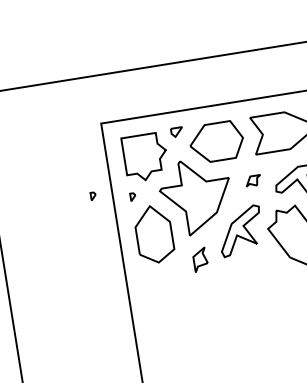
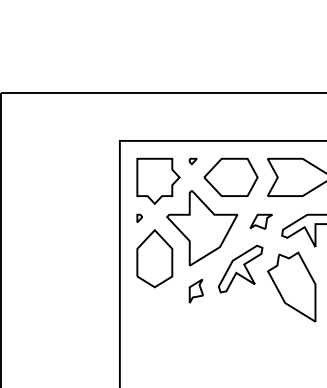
part: (176, 132) -> (192, 161), size x0.62
part: (252, 180) -> (260, 221), size x1.43
part: (93, 195) -> (100, 210), removed

